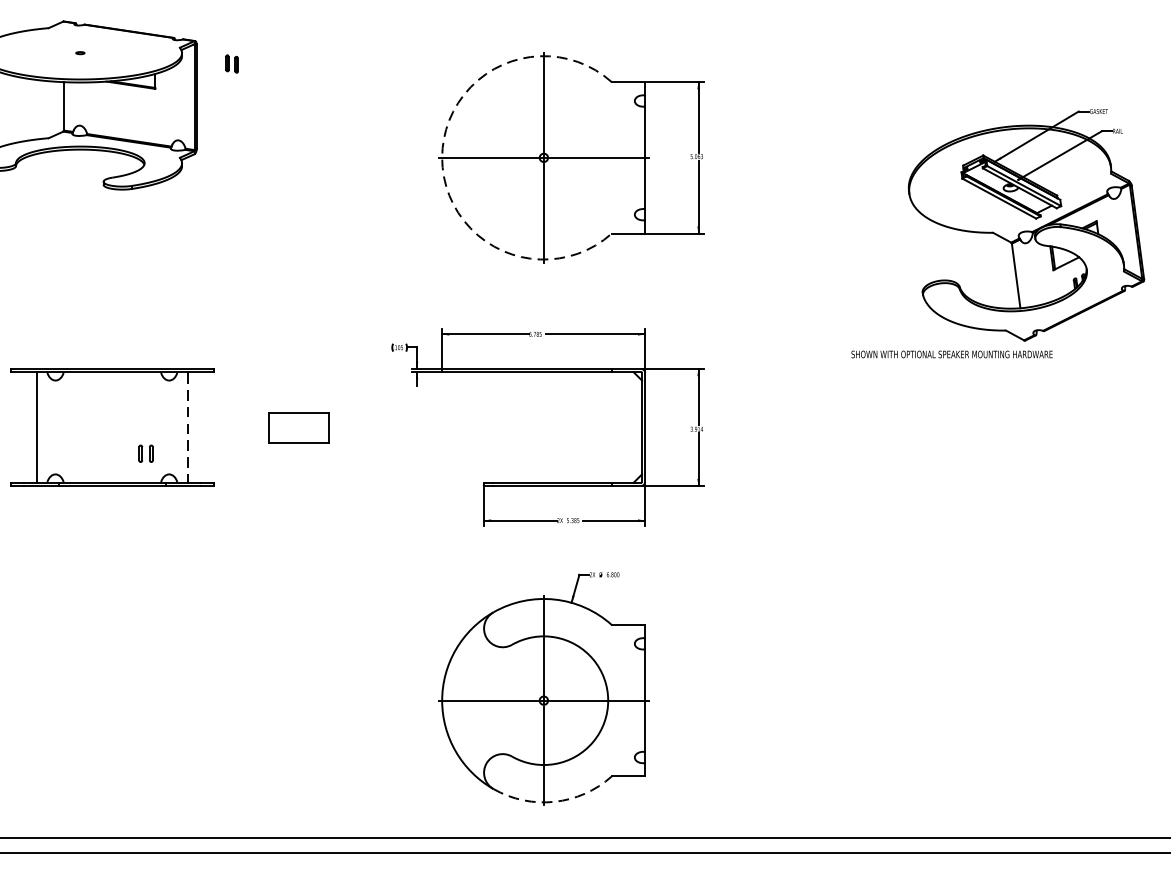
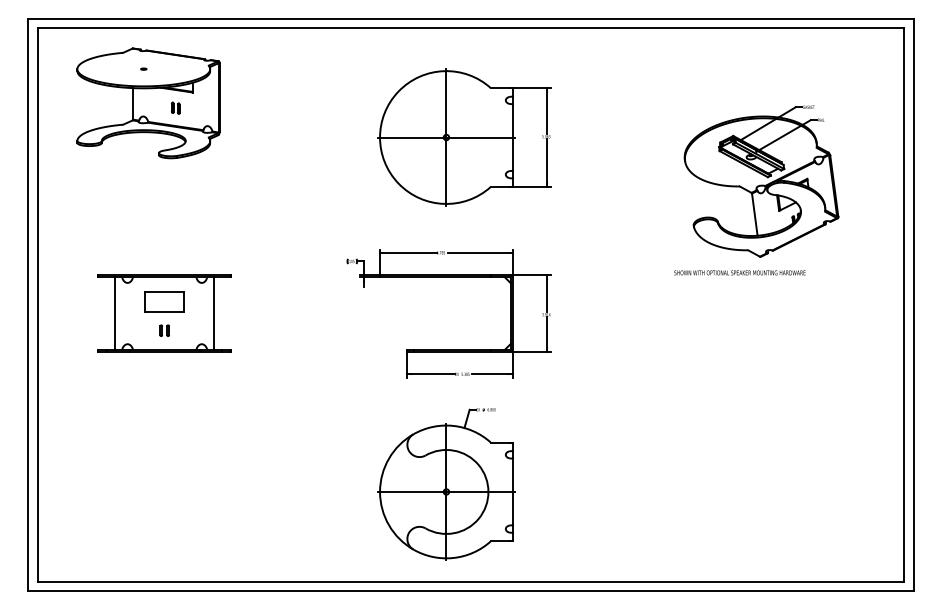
part: (231, 62) -> (175, 107), moved
arc: (442, 157) -> (380, 137), dashed -> solid
text: (951, 353) -> (739, 272), moved
line: (188, 427) -> (214, 313), dashed -> solid
part: (298, 427) -> (164, 301), moved
part: (145, 453) -> (164, 330), moved
arc: (554, 802) -> (453, 558), dashed -> solid

